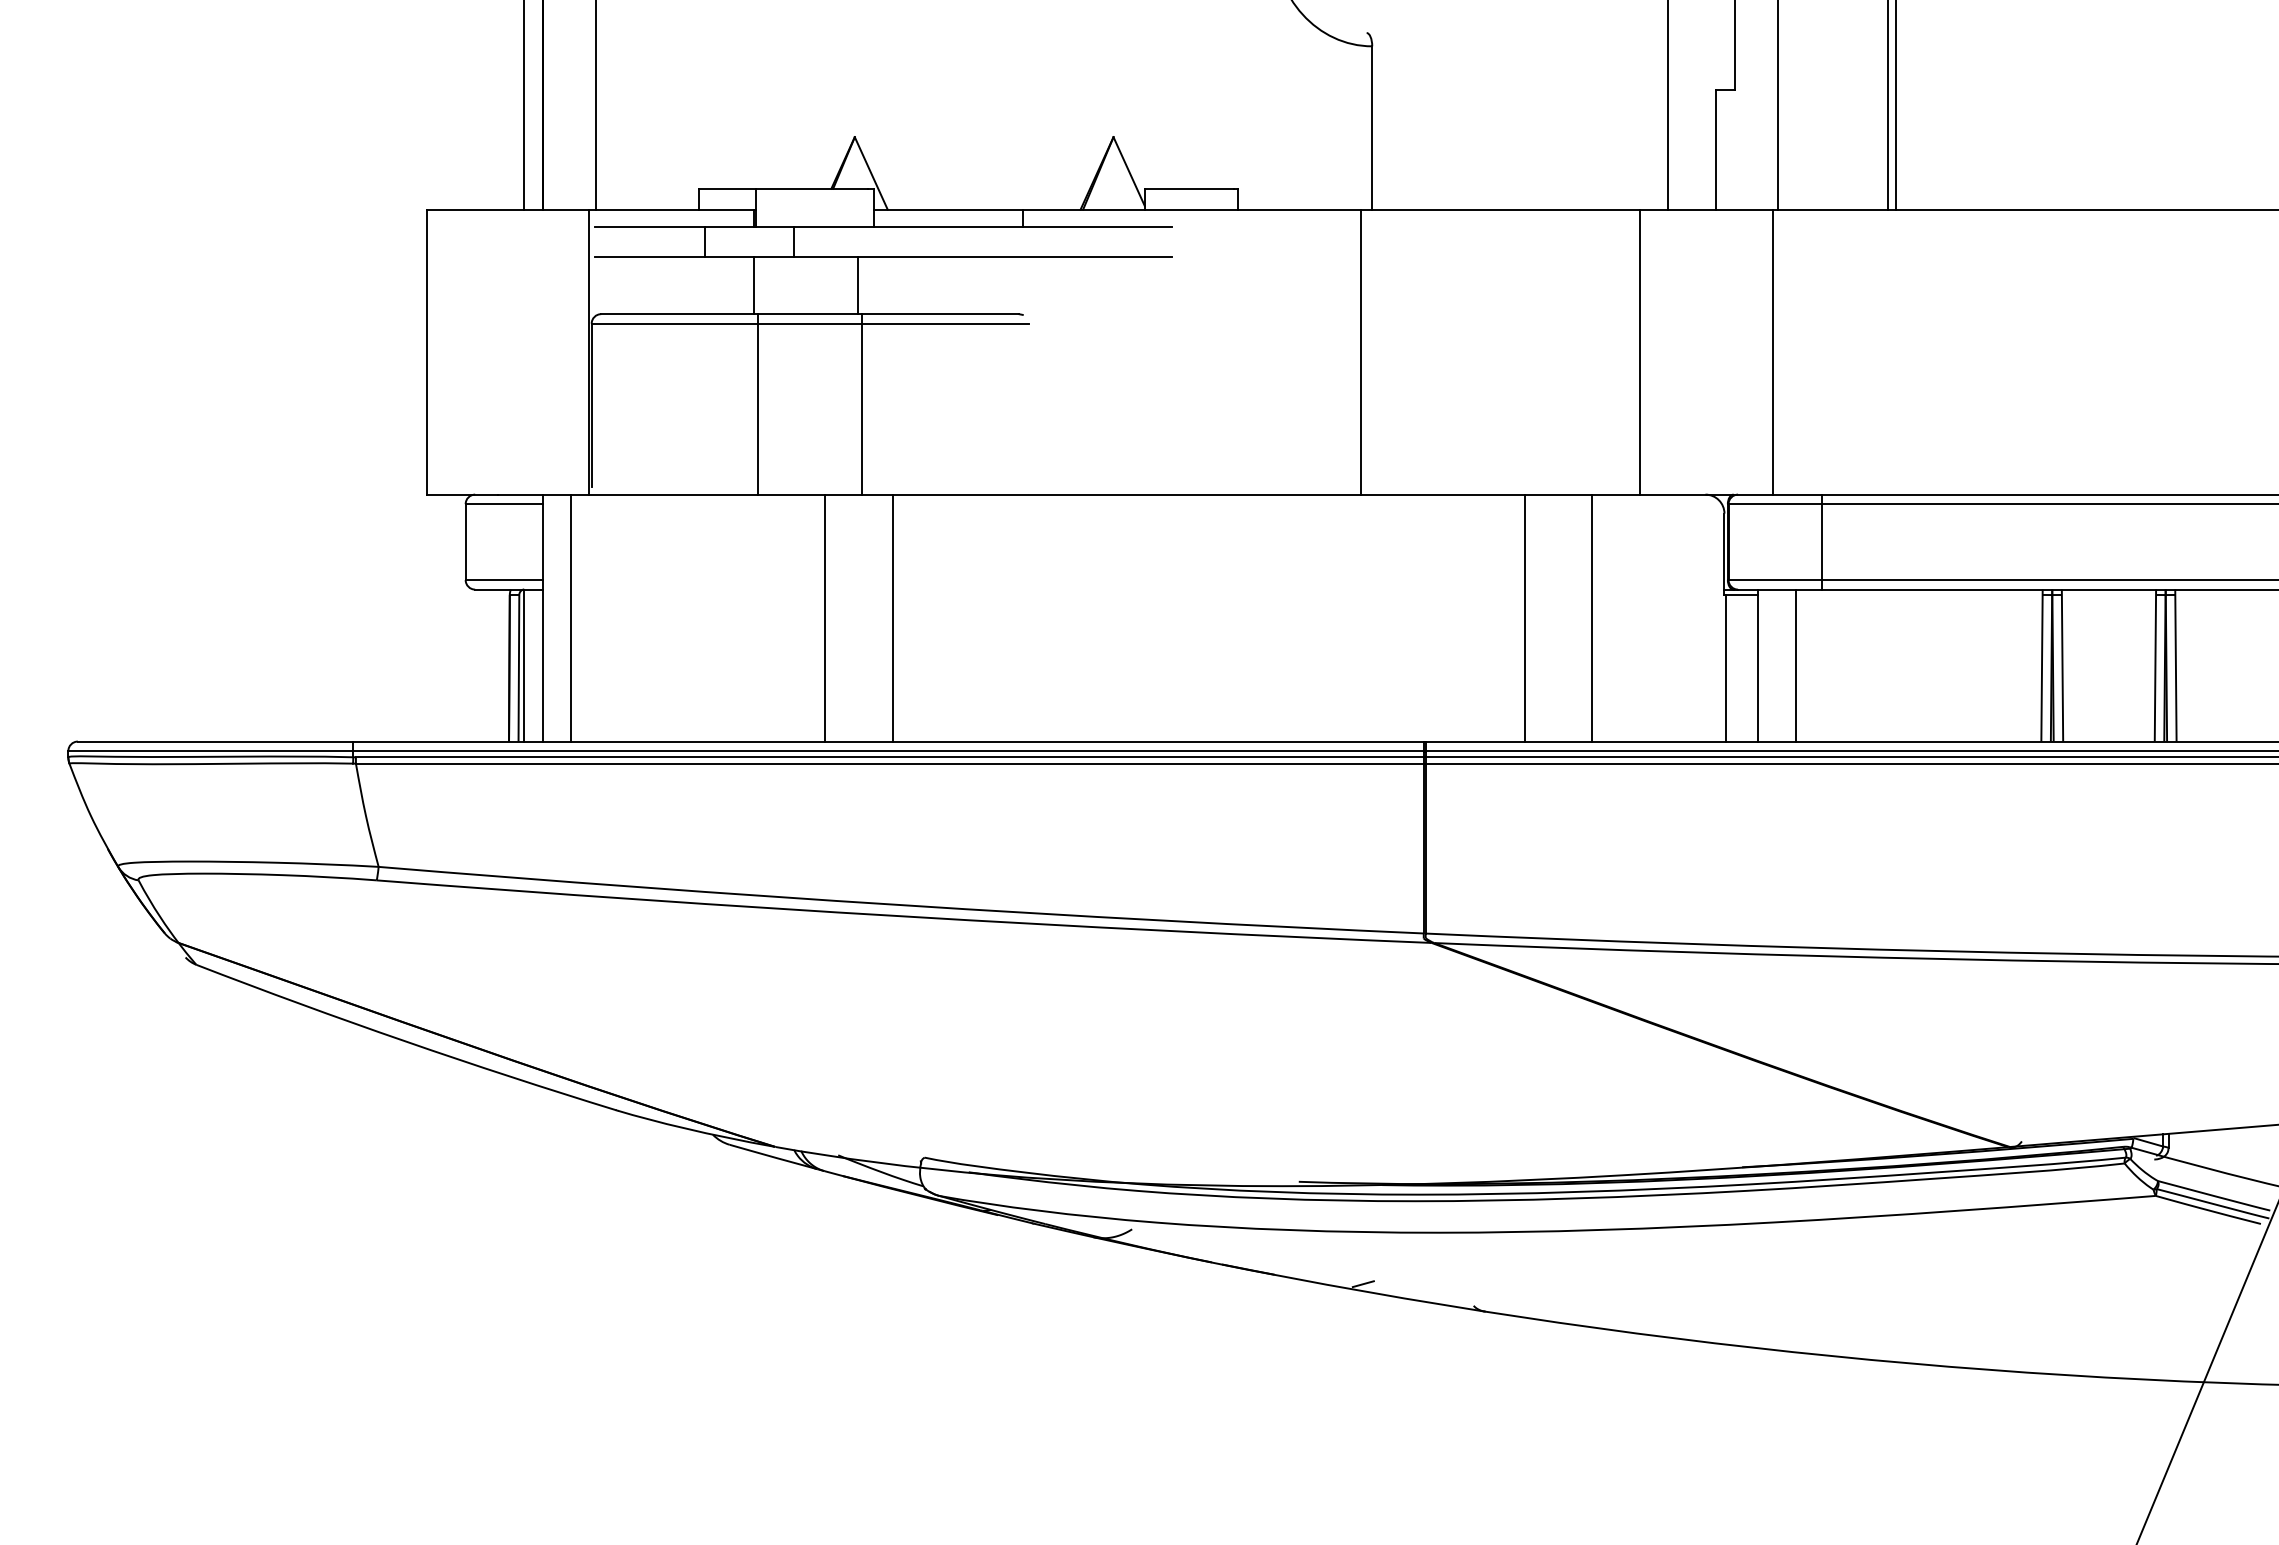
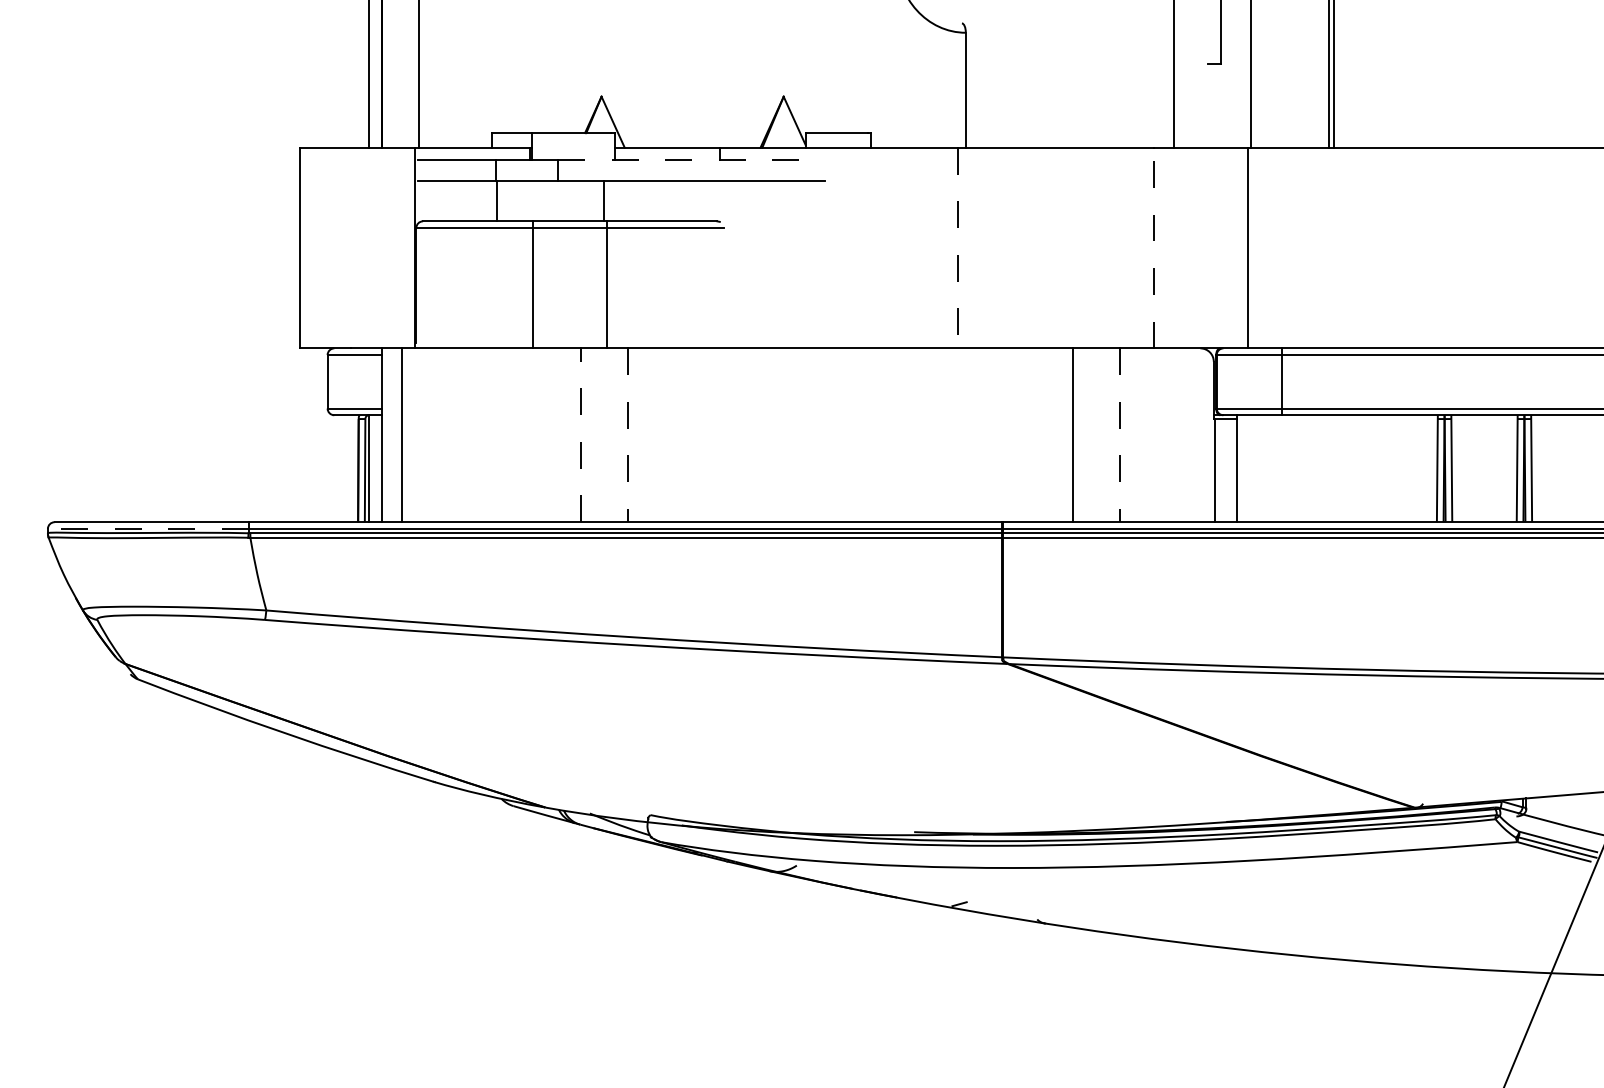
line: (1716, 149) -> (1208, 105), removed
line: (983, 226) -> (692, 159), solid -> dashed
line: (753, 285) -> (496, 201), moved
line: (1639, 351) -> (1154, 247), solid -> dashed
line: (1360, 352) -> (957, 248), solid -> dashed
line: (825, 617) -> (580, 434), solid -> dashed
line: (892, 618) -> (628, 435), solid -> dashed
line: (1591, 618) -> (1120, 435), solid -> dashed
line: (1795, 665) -> (1263, 468), removed
line: (210, 751) -> (147, 529), solid -> dashed

